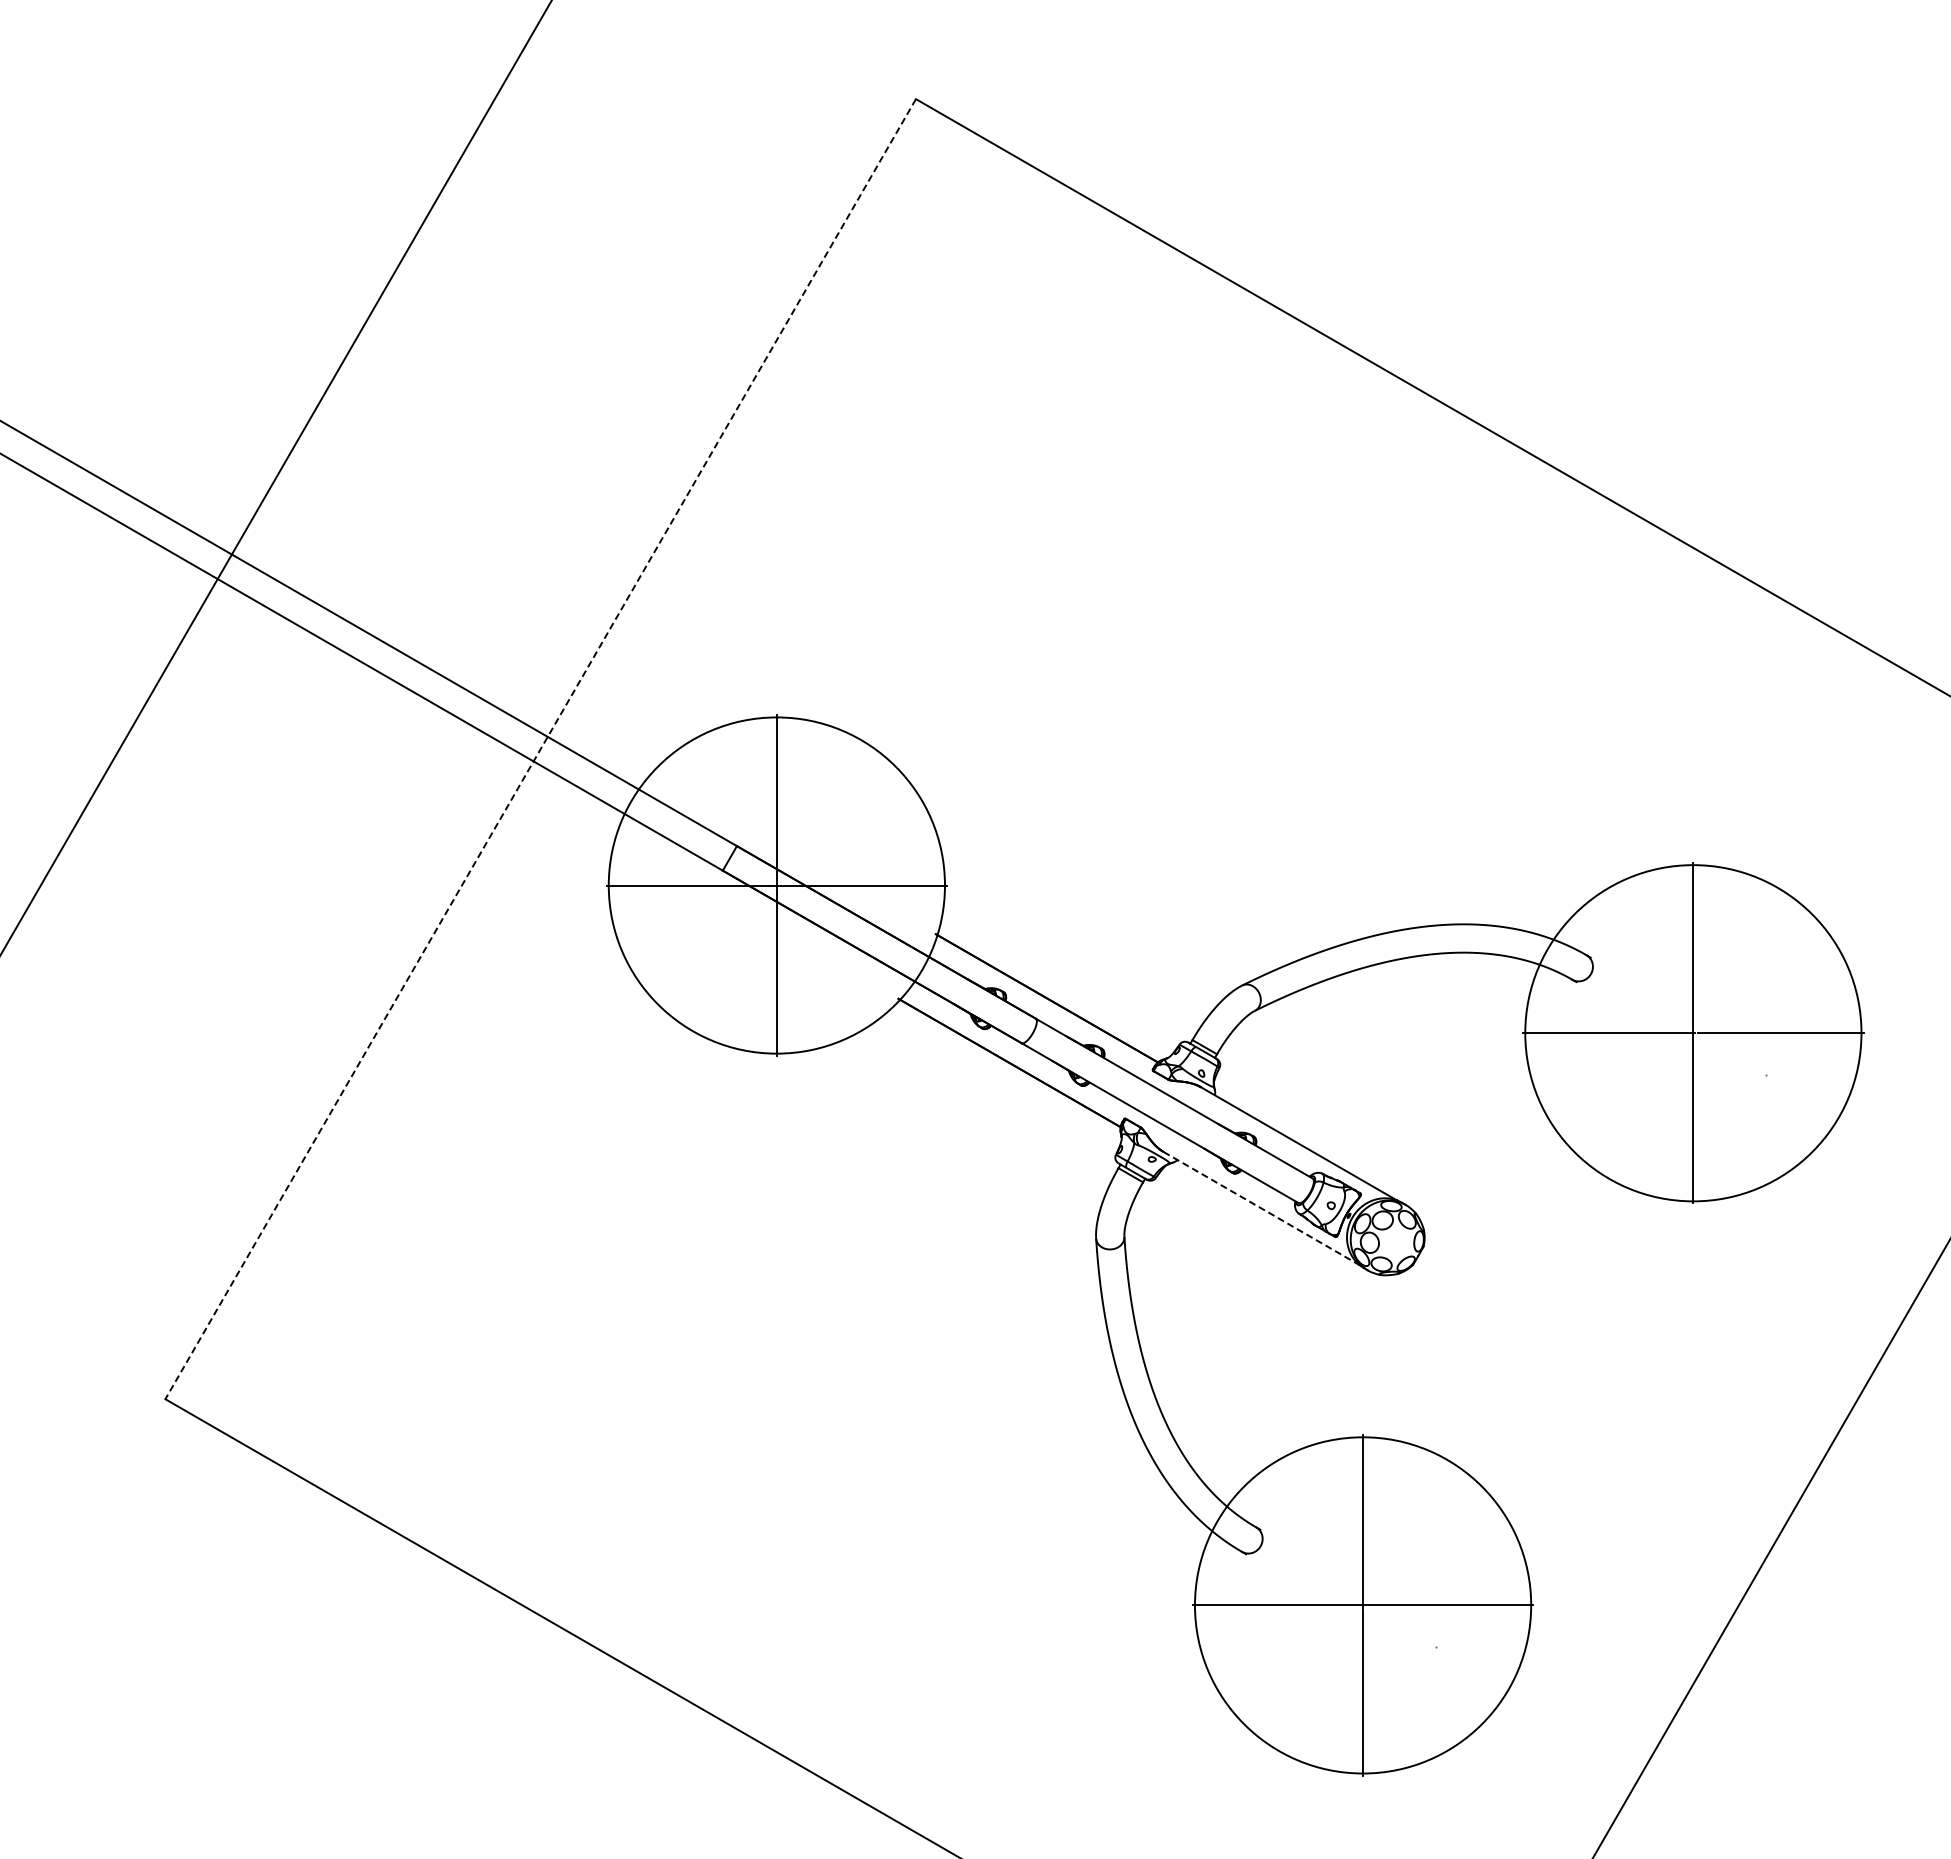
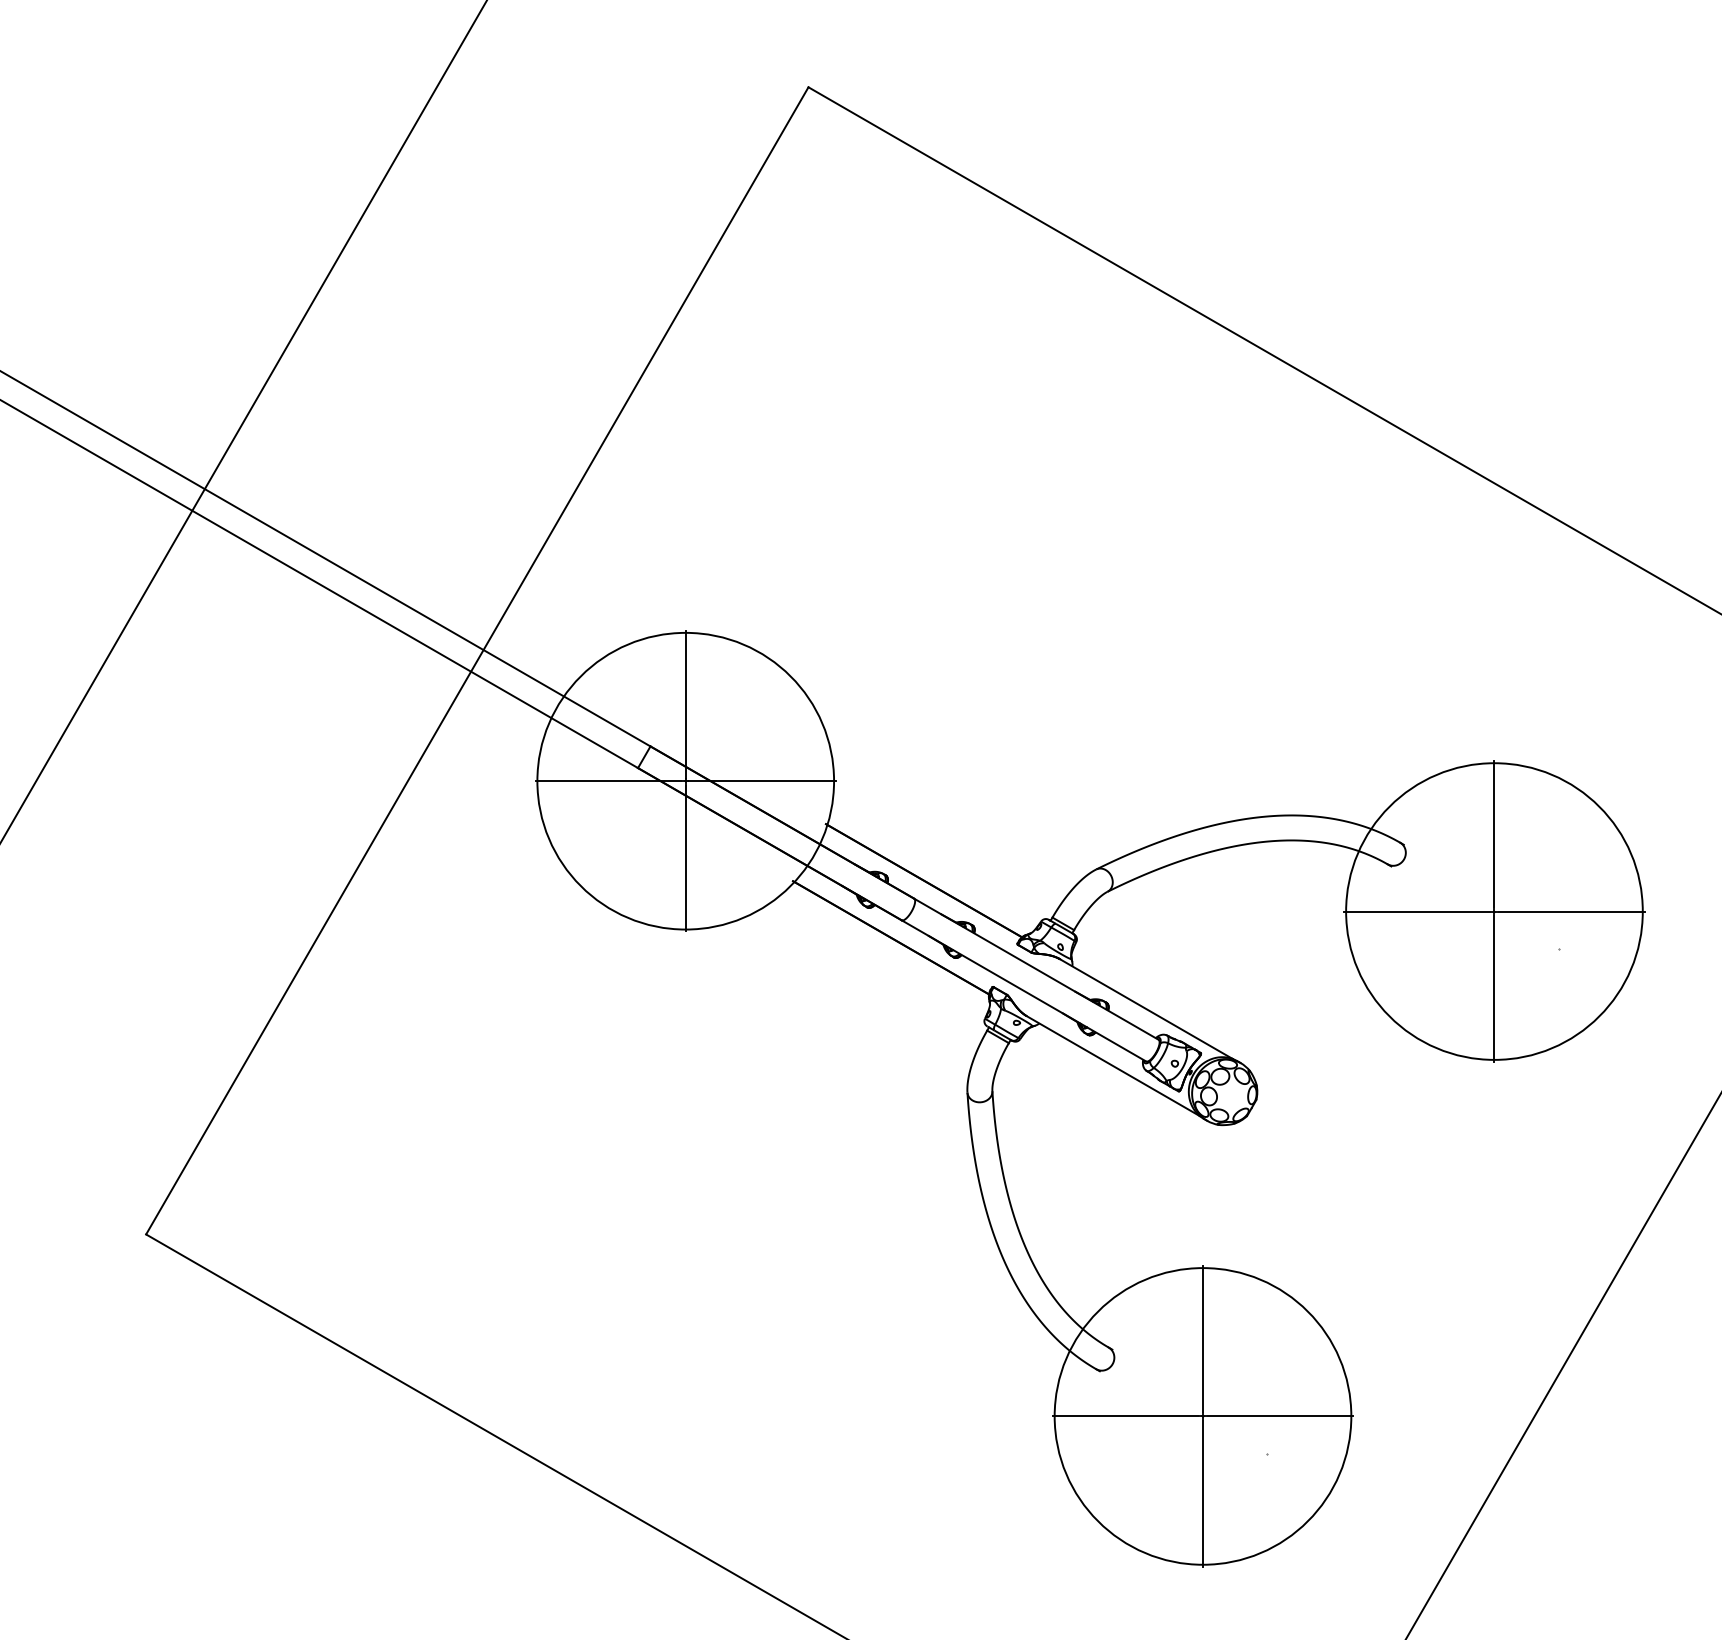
line: (540, 749) -> (477, 661), dashed -> solid
line: (1262, 1208) -> (1114, 1066), dashed -> solid

